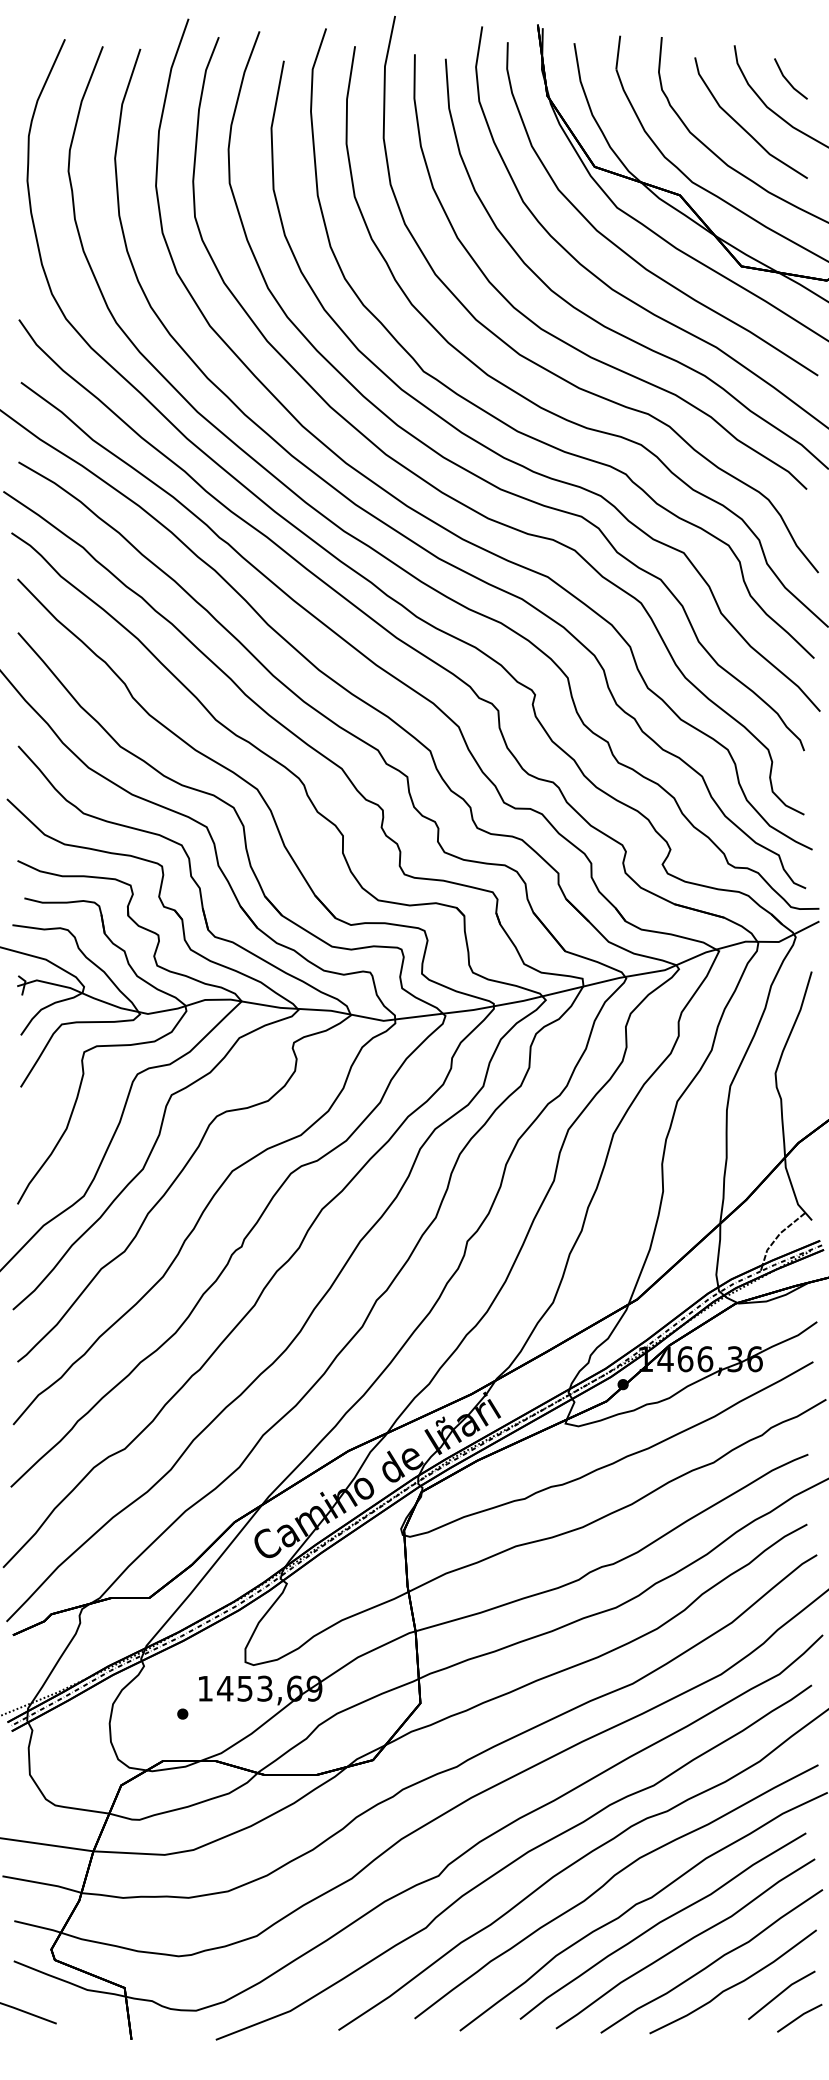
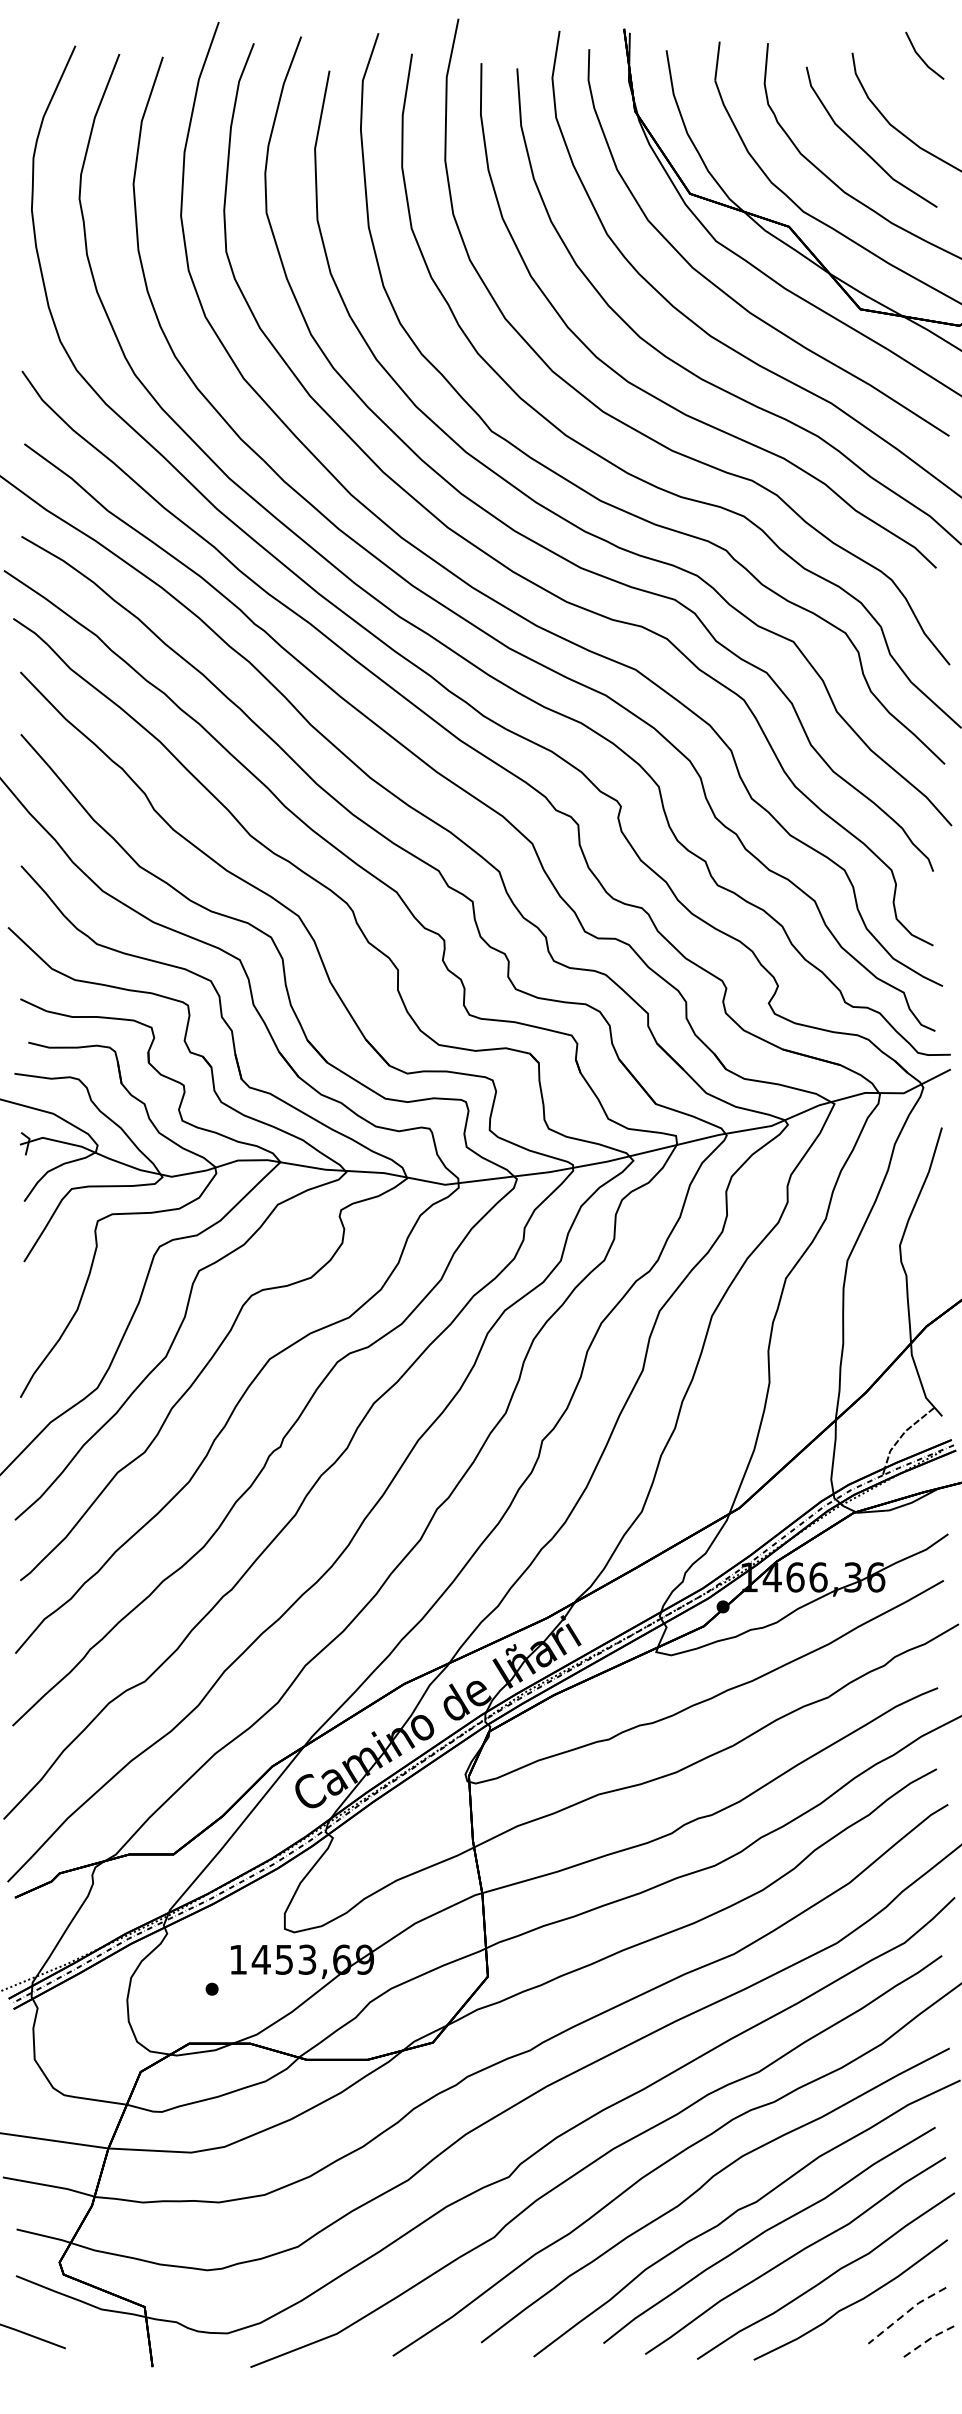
line: (788, 80) -> (921, 57), moved
line: (780, 1993) -> (905, 2313), solid -> dashed
line: (799, 2017) -> (927, 2341), solid -> dashed

